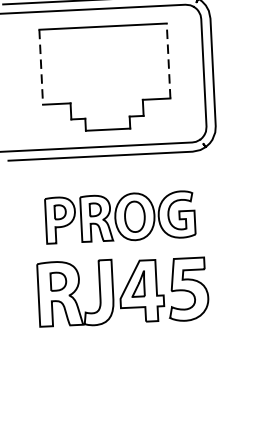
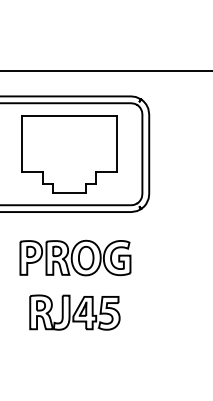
line: (168, 61) -> (116, 144), dashed -> solid
line: (41, 67) -> (22, 144), dashed -> solid
part: (122, 291) -> (74, 312), size x0.71

